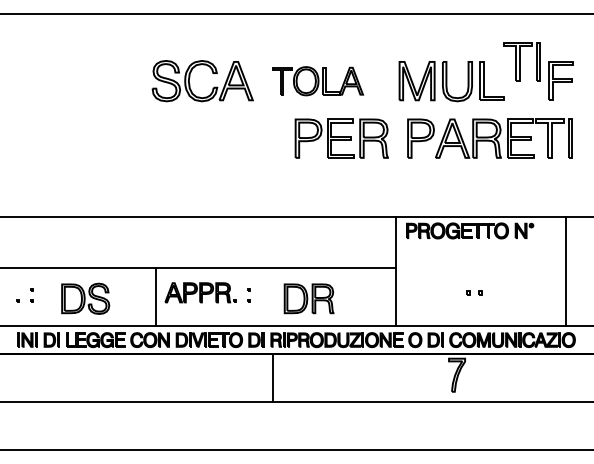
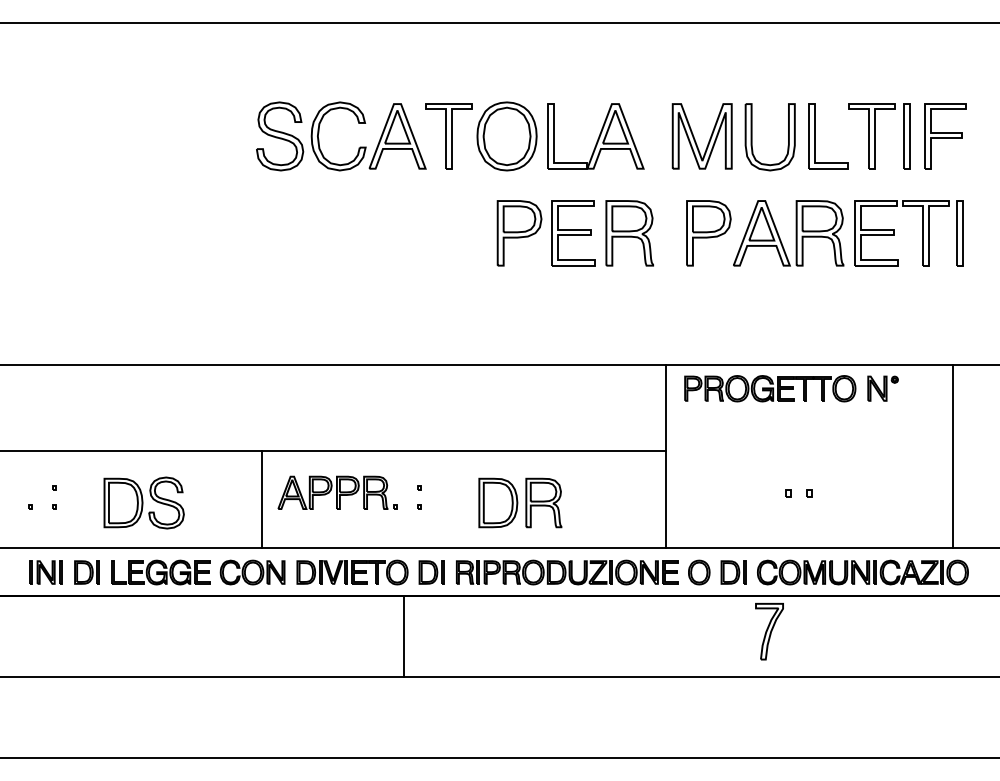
part: (521, 61) -> (878, 135), moved
part: (317, 81) -> (534, 137), size x1.43
line: (272, 378) -> (403, 637), moved

